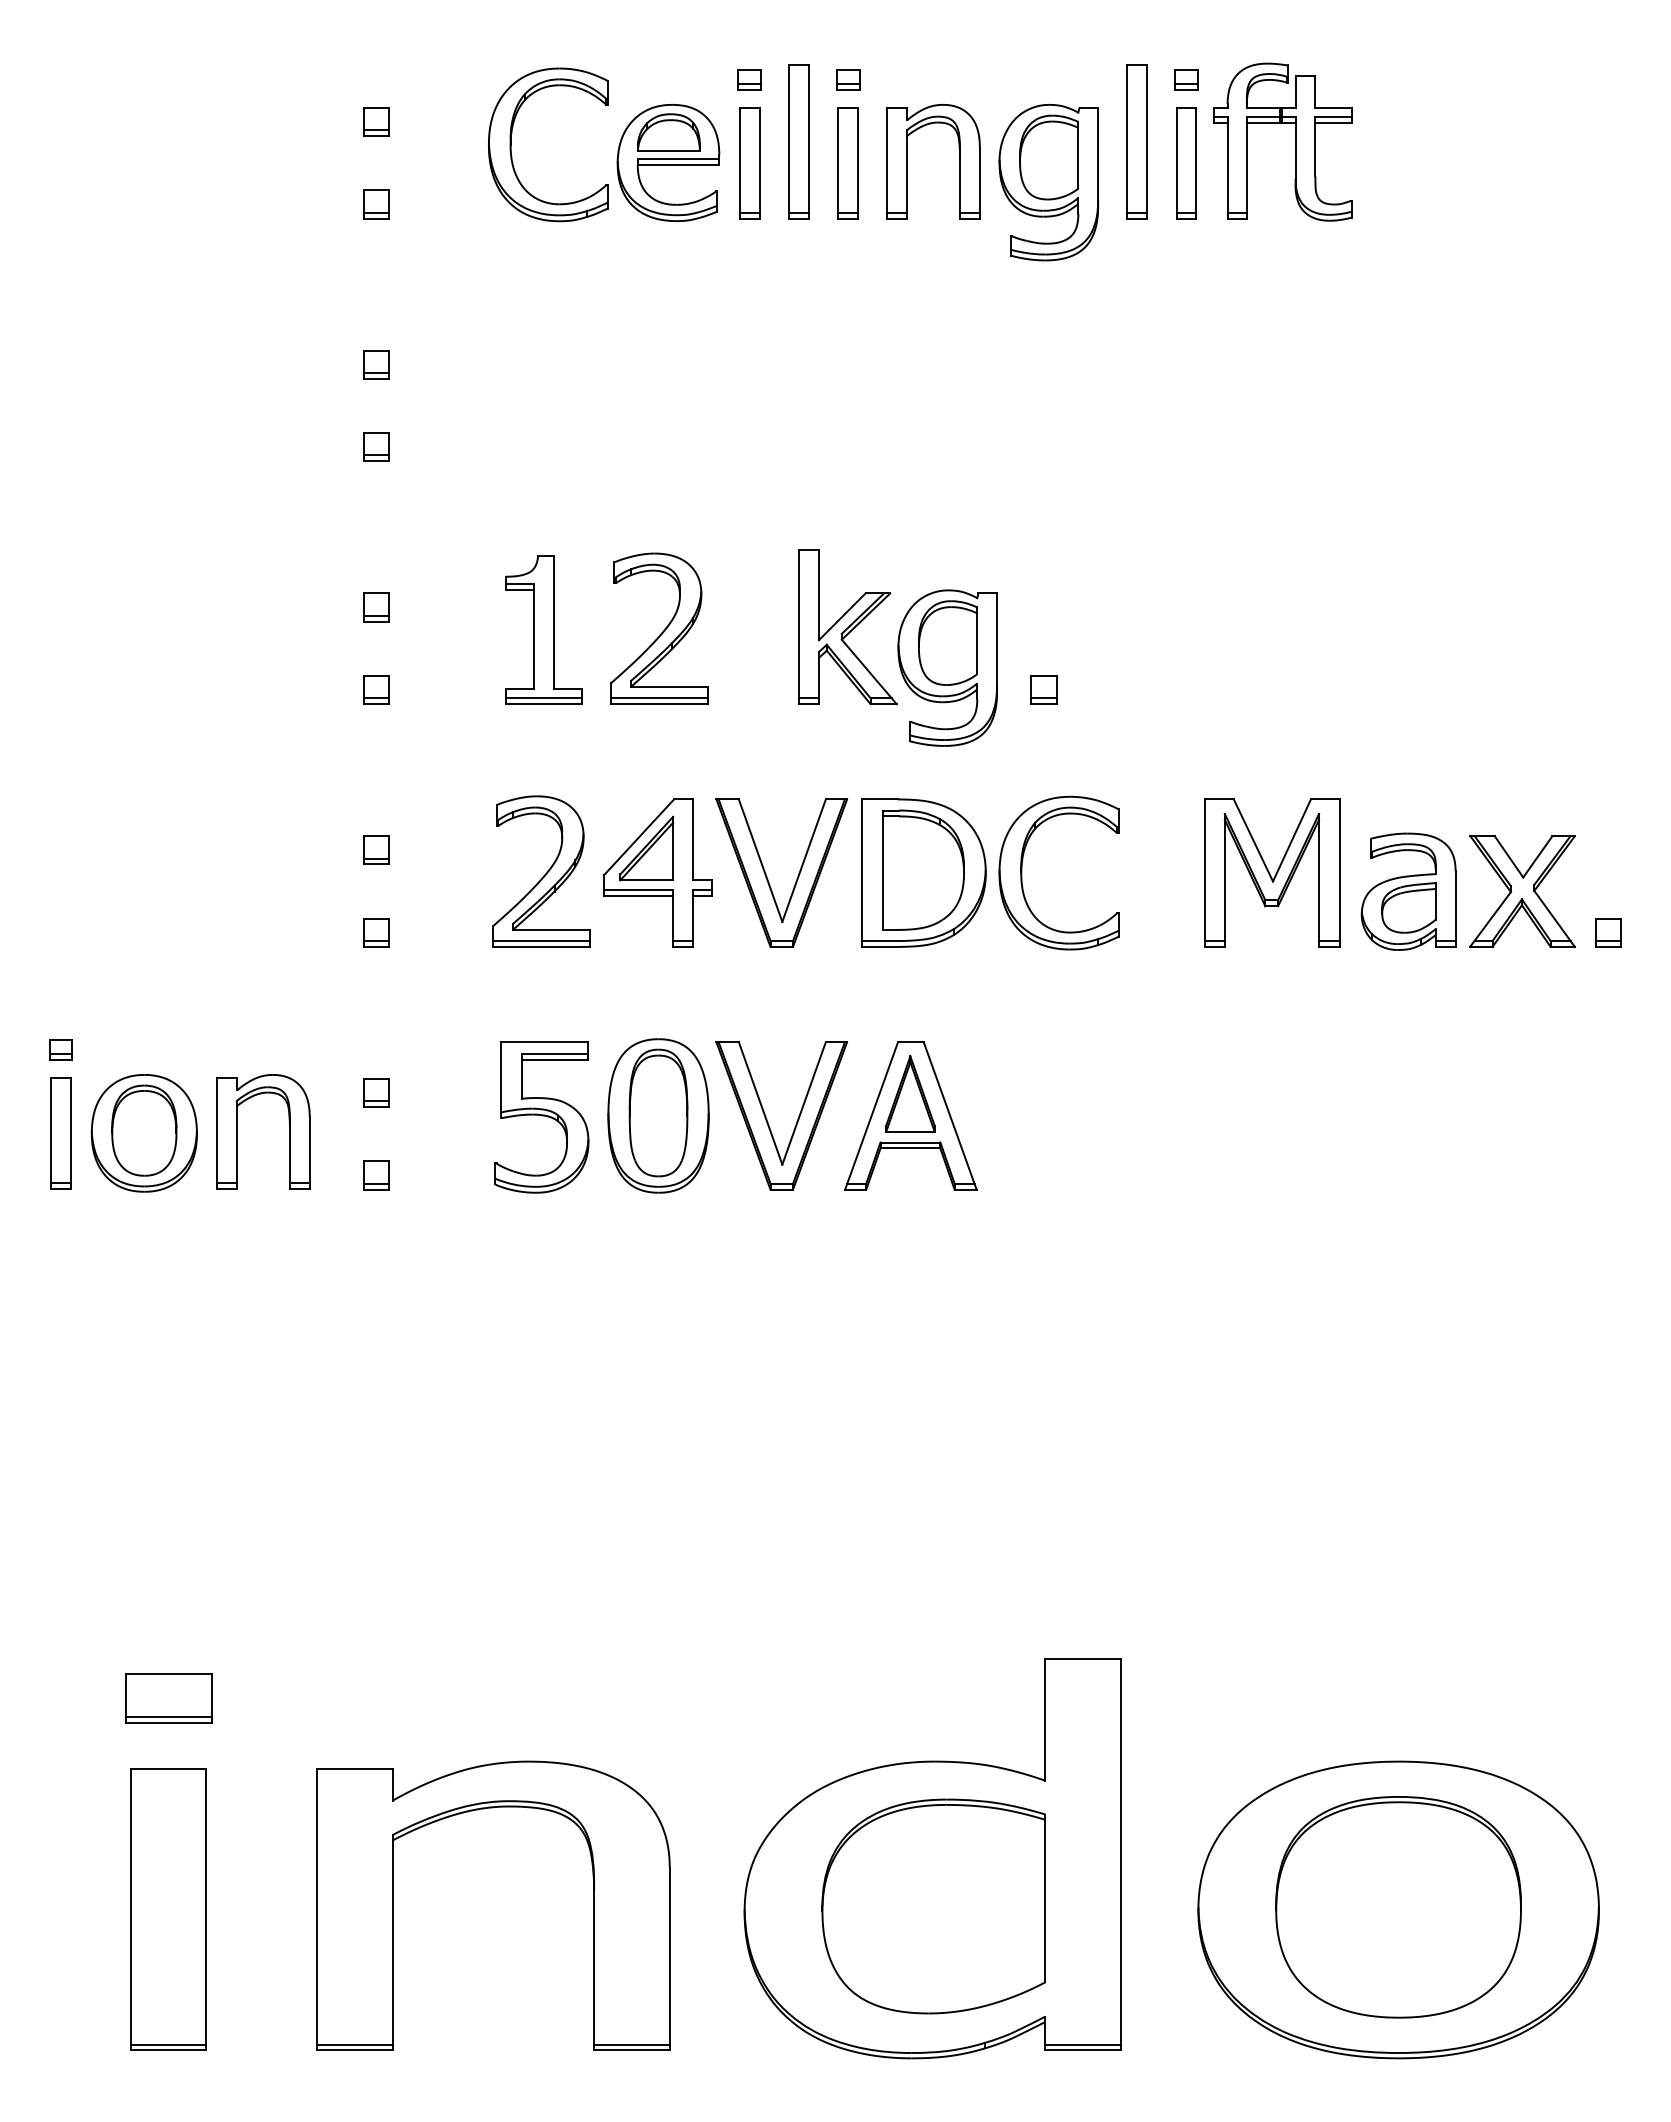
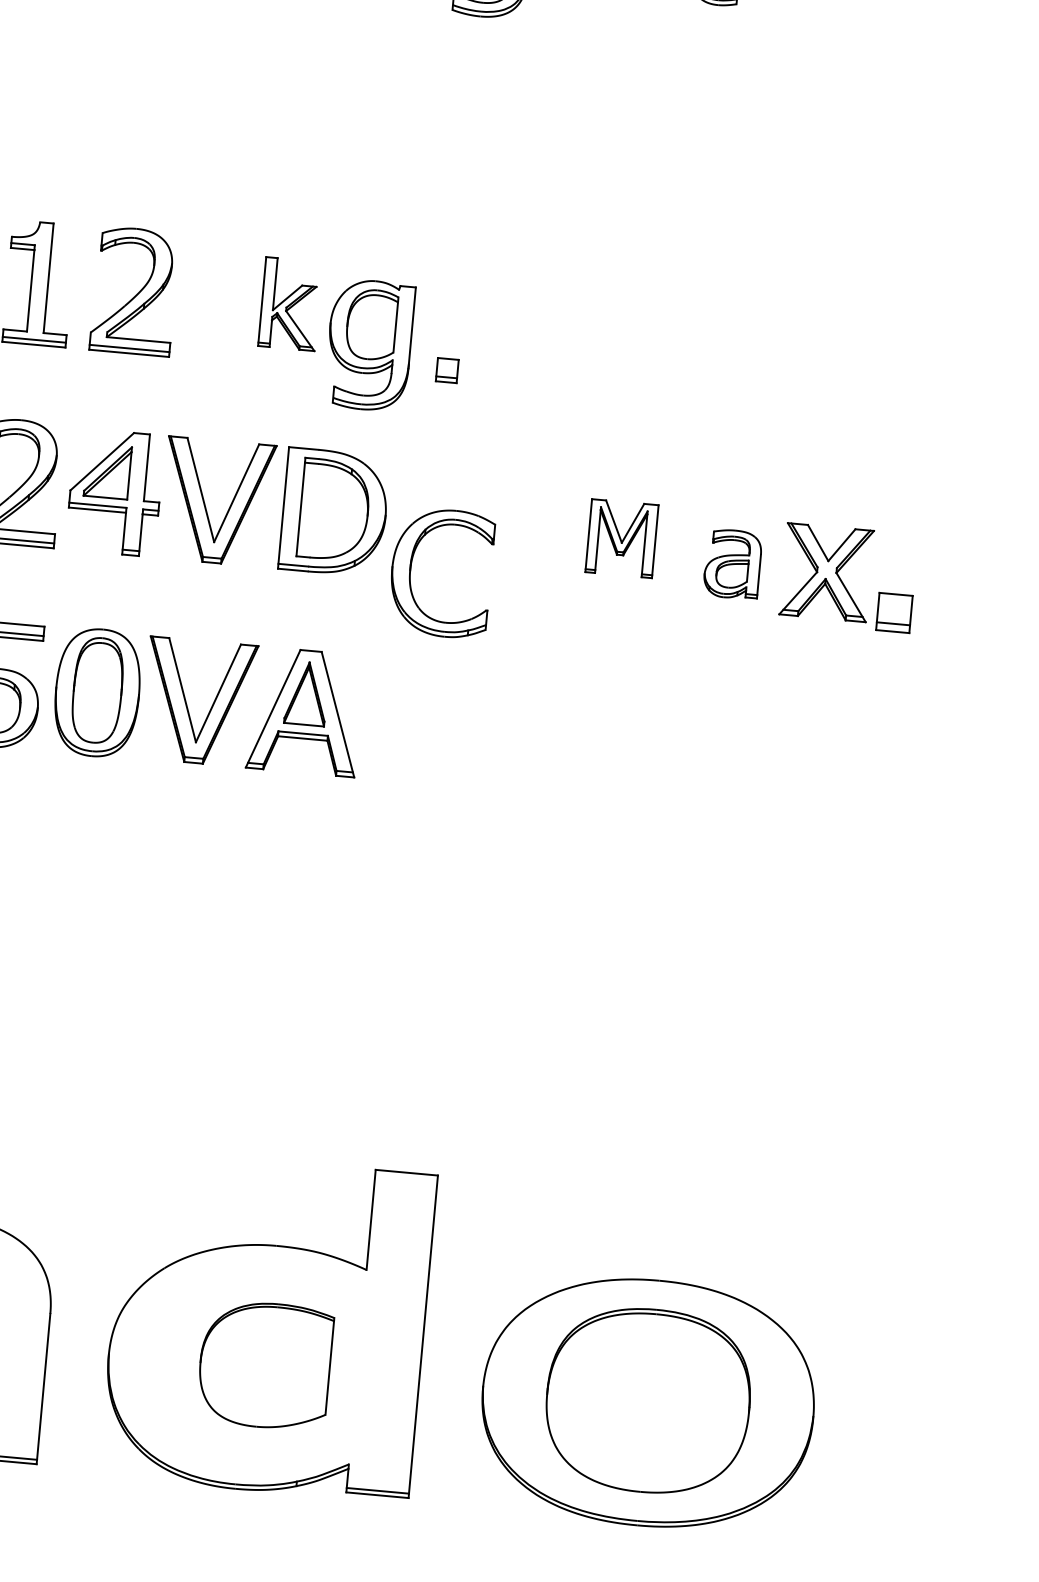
part: (847, 627) -> (289, 304), size x0.7
part: (1022, 872) -> (411, 569), moved
part: (1272, 872) -> (621, 538), size x0.6
part: (1408, 891) -> (732, 564), size x0.7
part: (1608, 932) -> (894, 612), size x1.6
part: (933, 1906) -> (264, 1365), size x0.7

